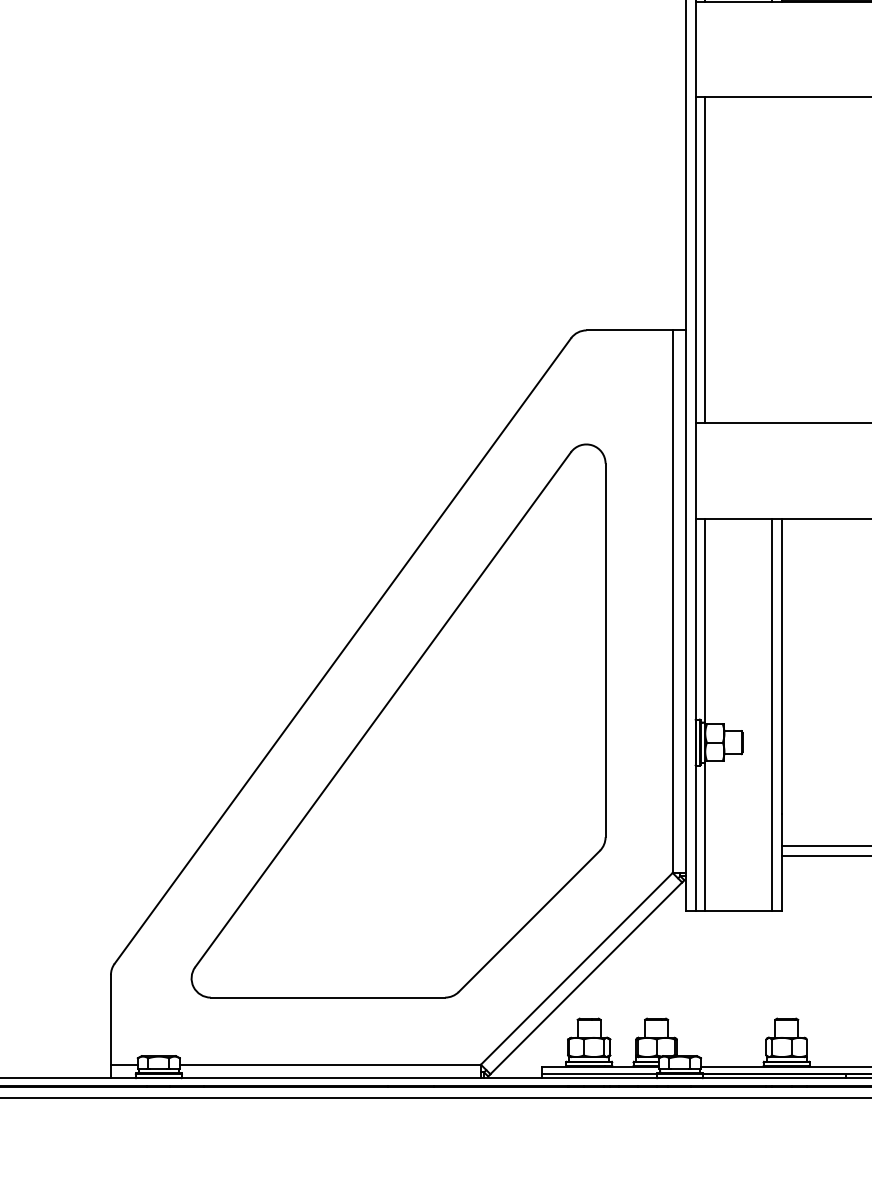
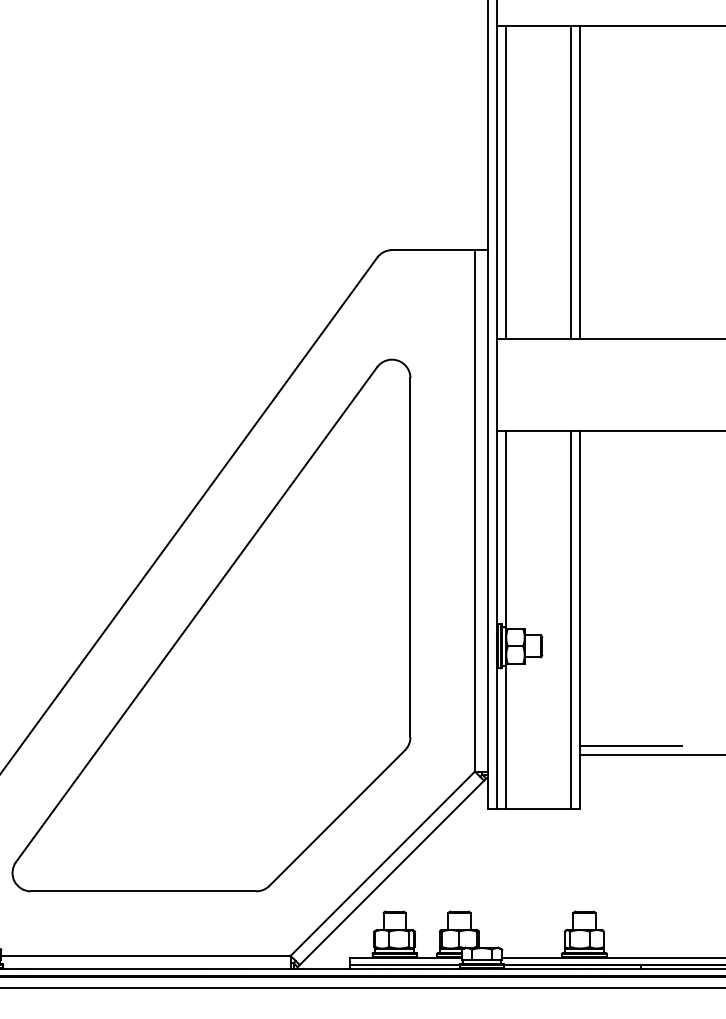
line: (772, 260) -> (570, 182), added
line: (781, 260) -> (579, 182), added

